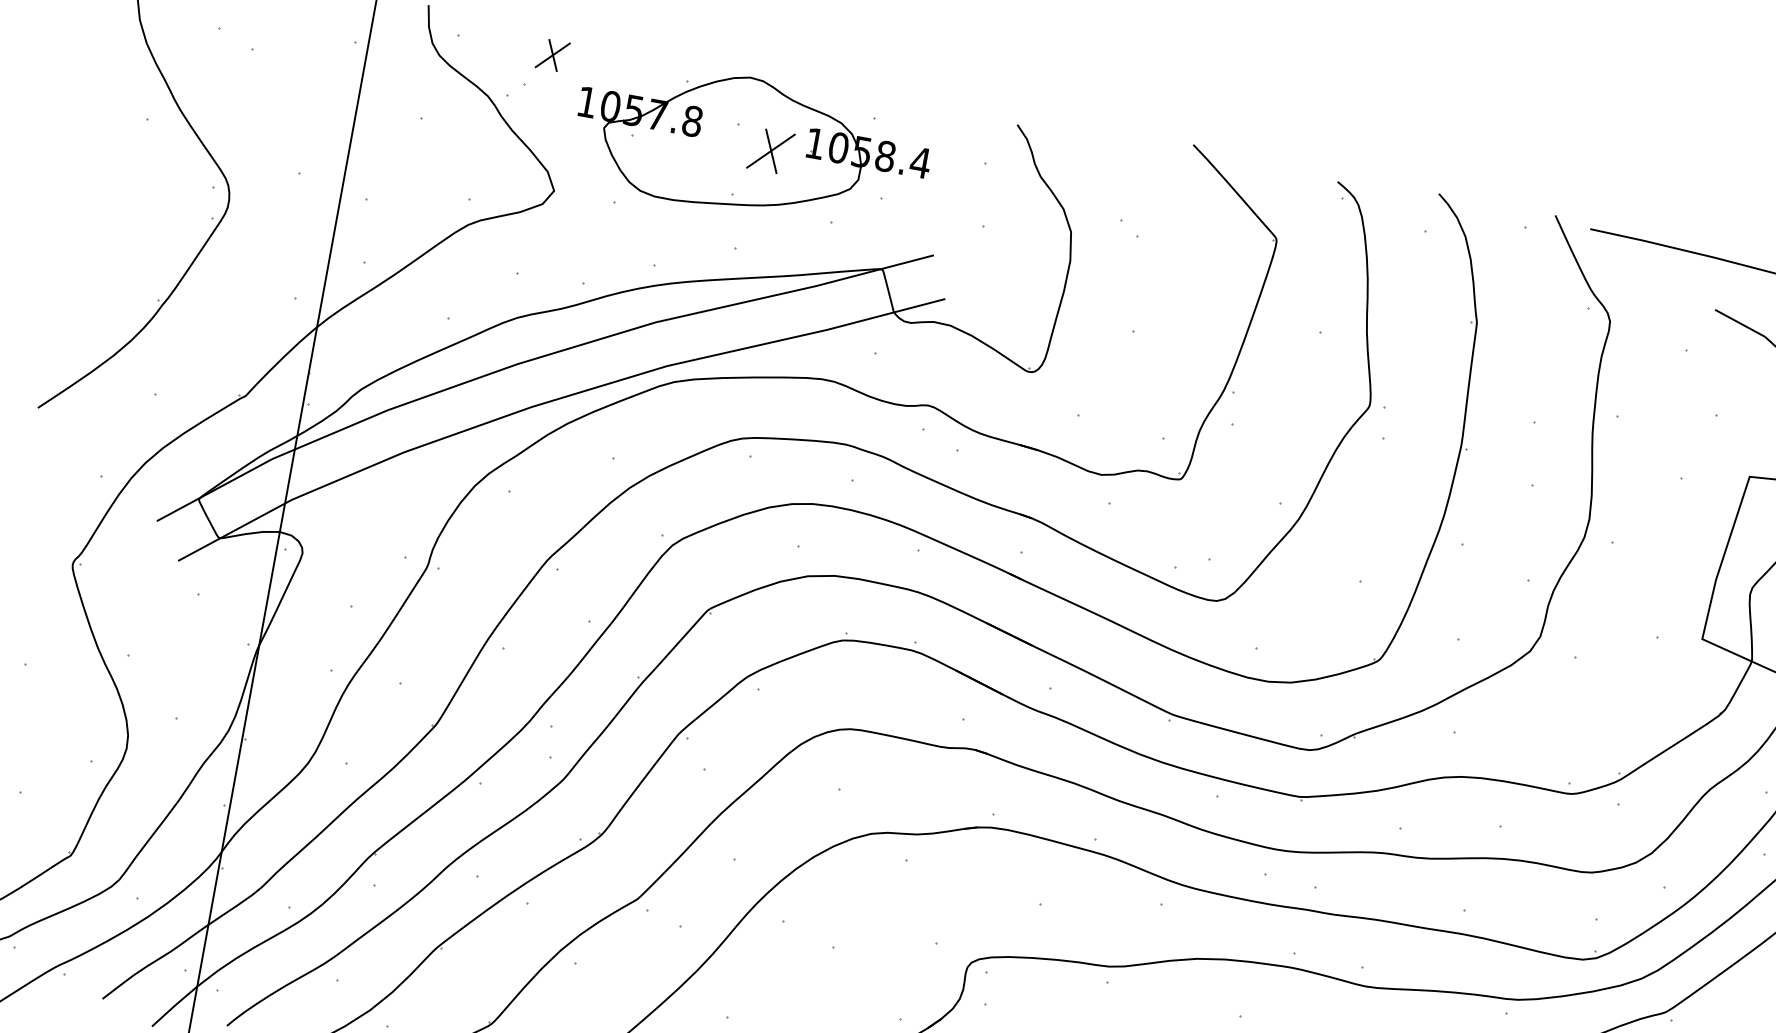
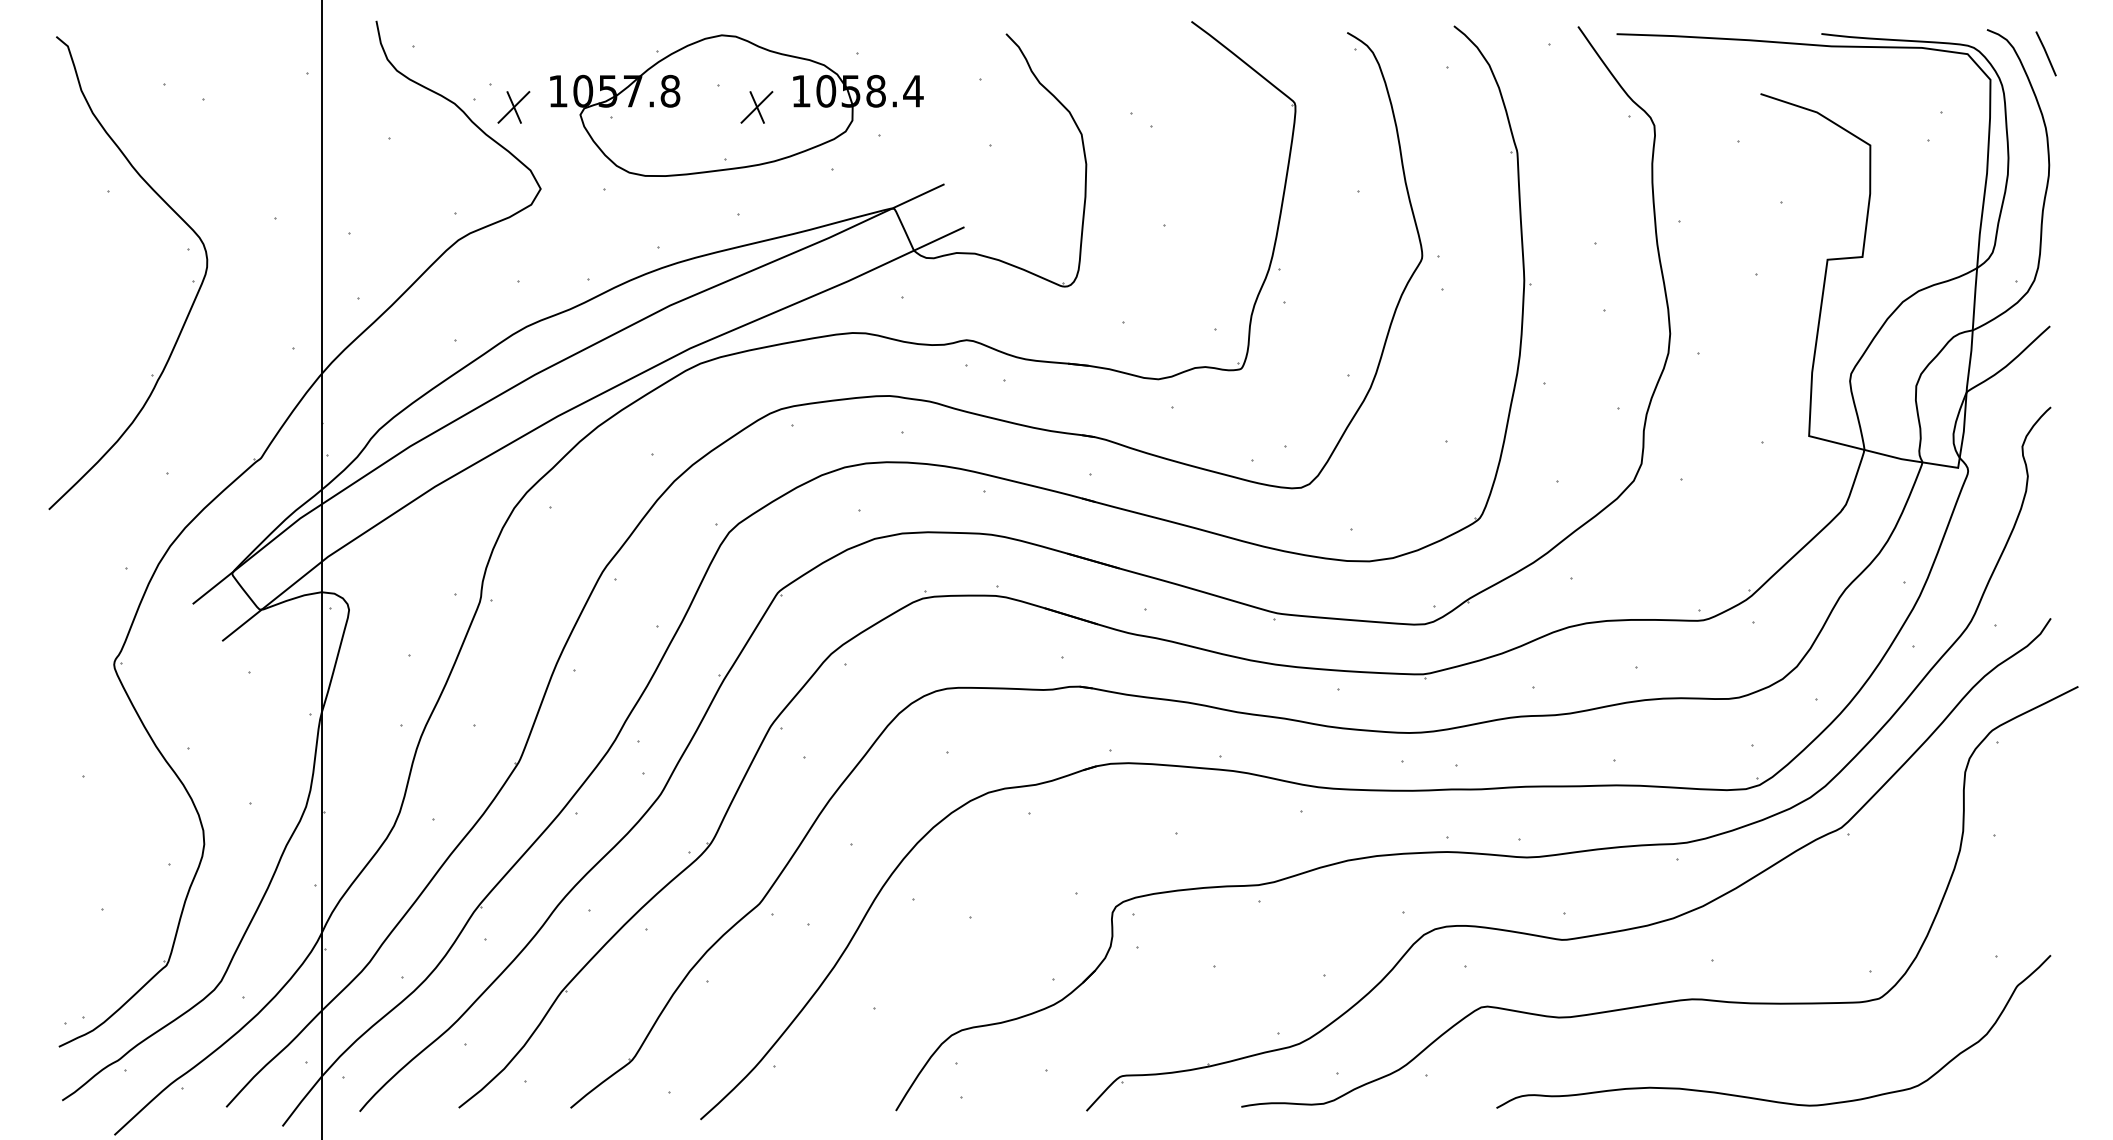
part: (552, 55) -> (513, 107), moved
part: (770, 151) -> (756, 107), size x0.71

